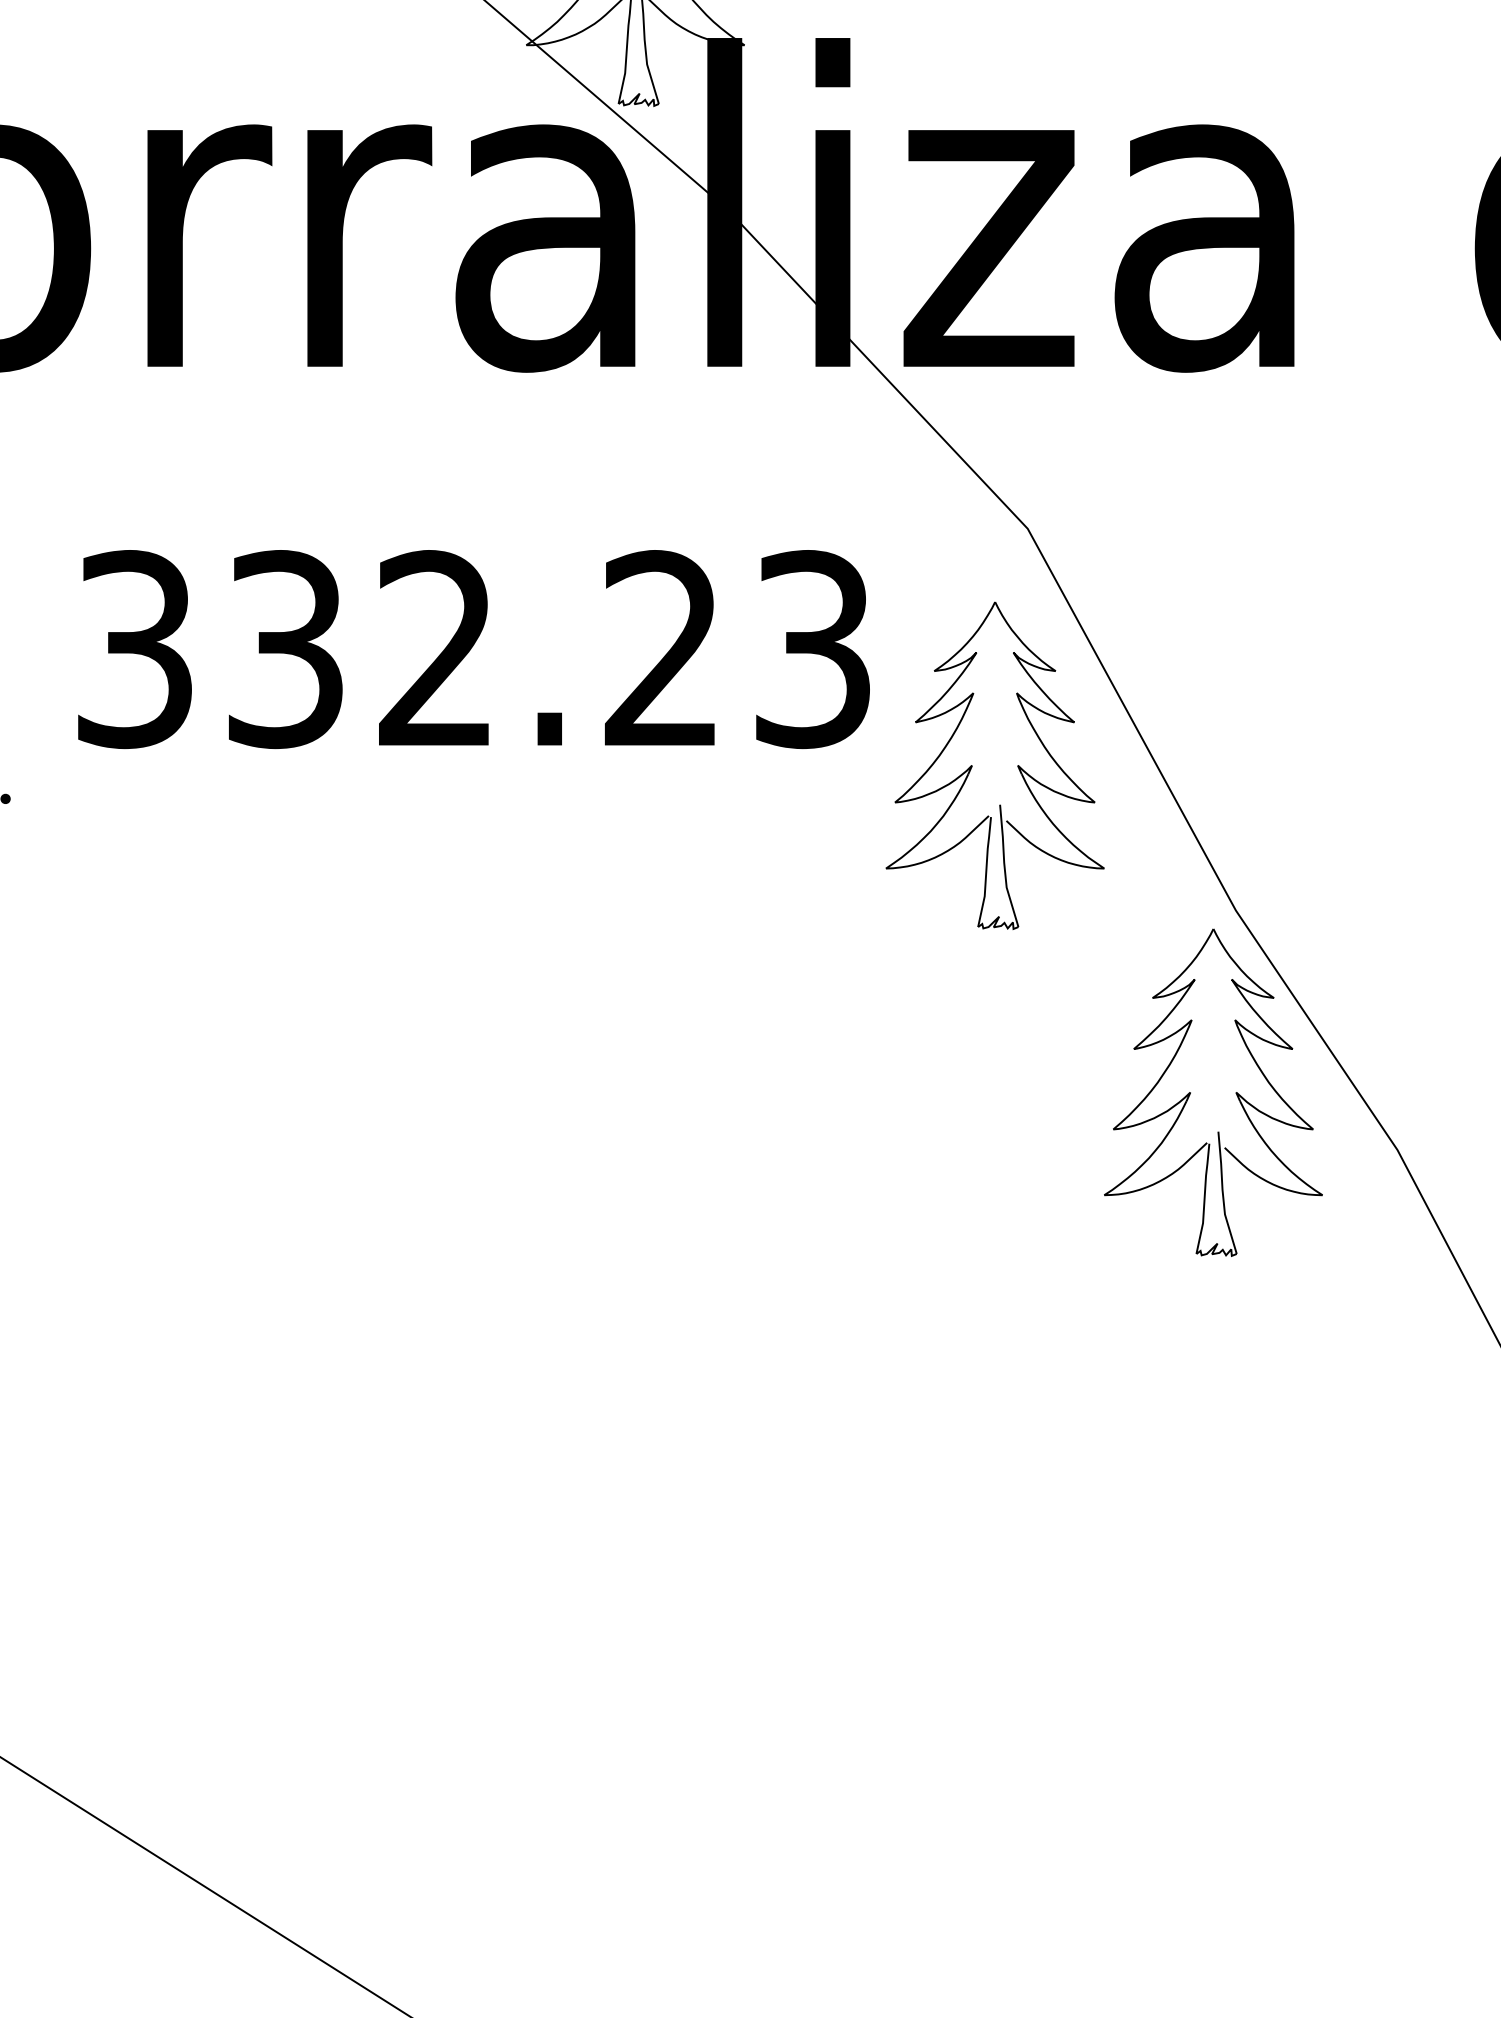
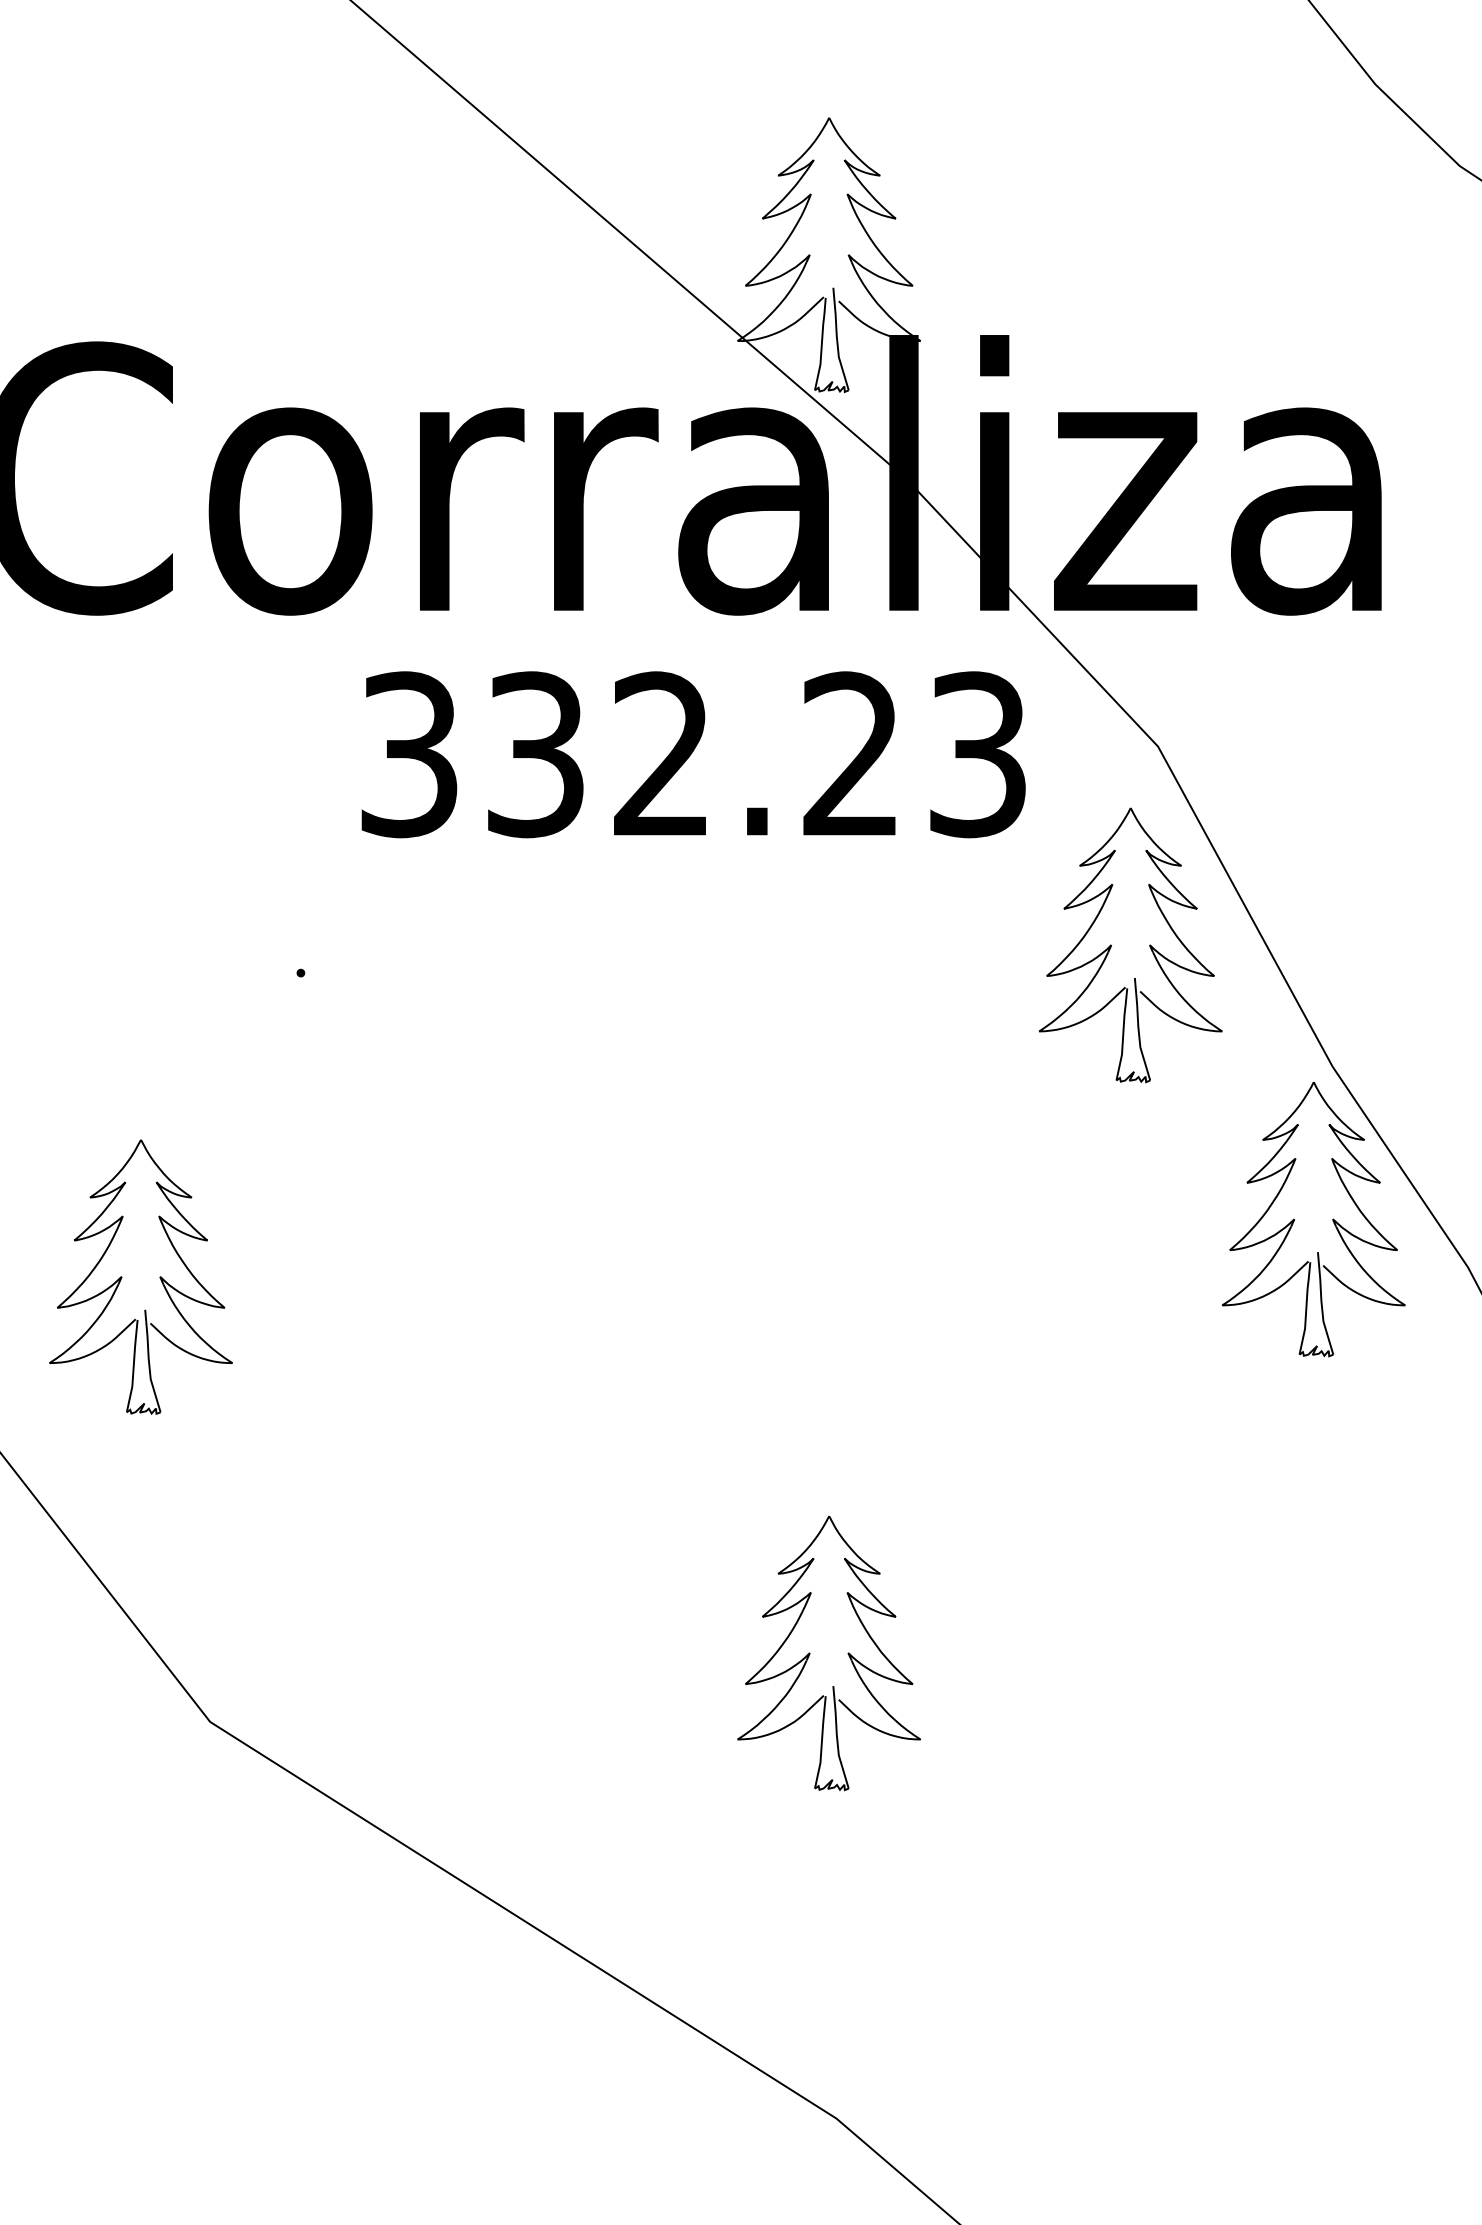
text: (473, 649) -> (693, 754), moved
part: (613, 1610) -> (810, 1653), added

